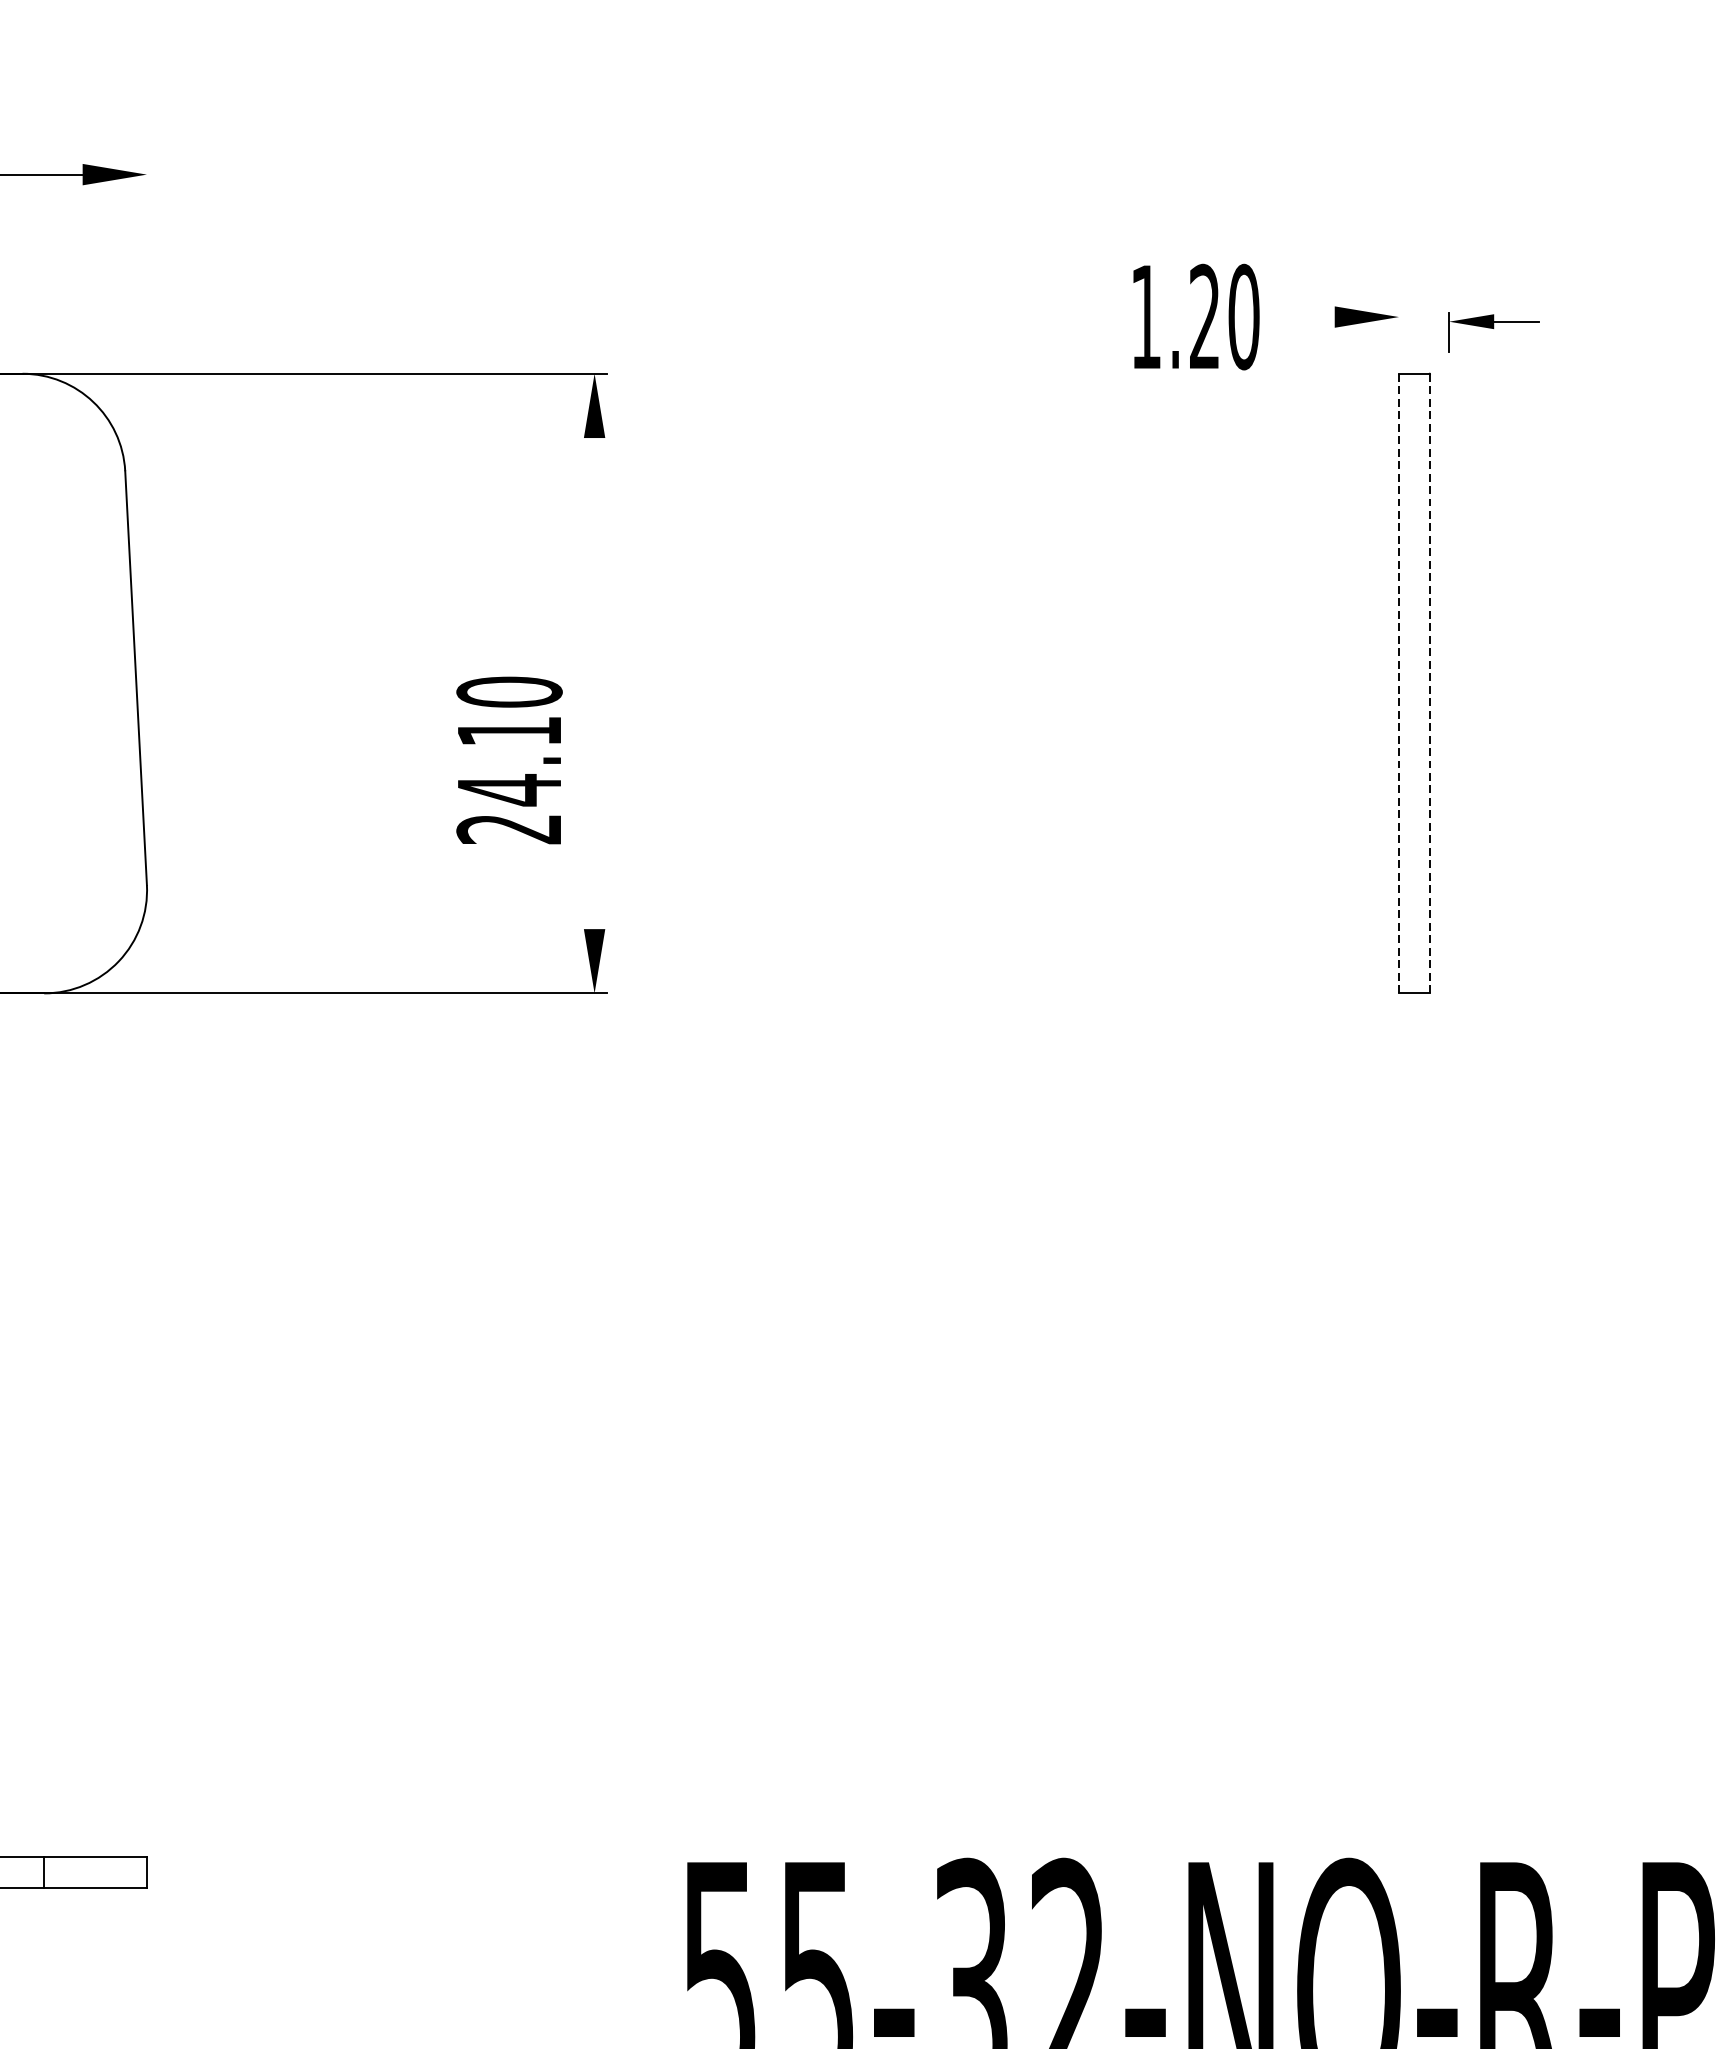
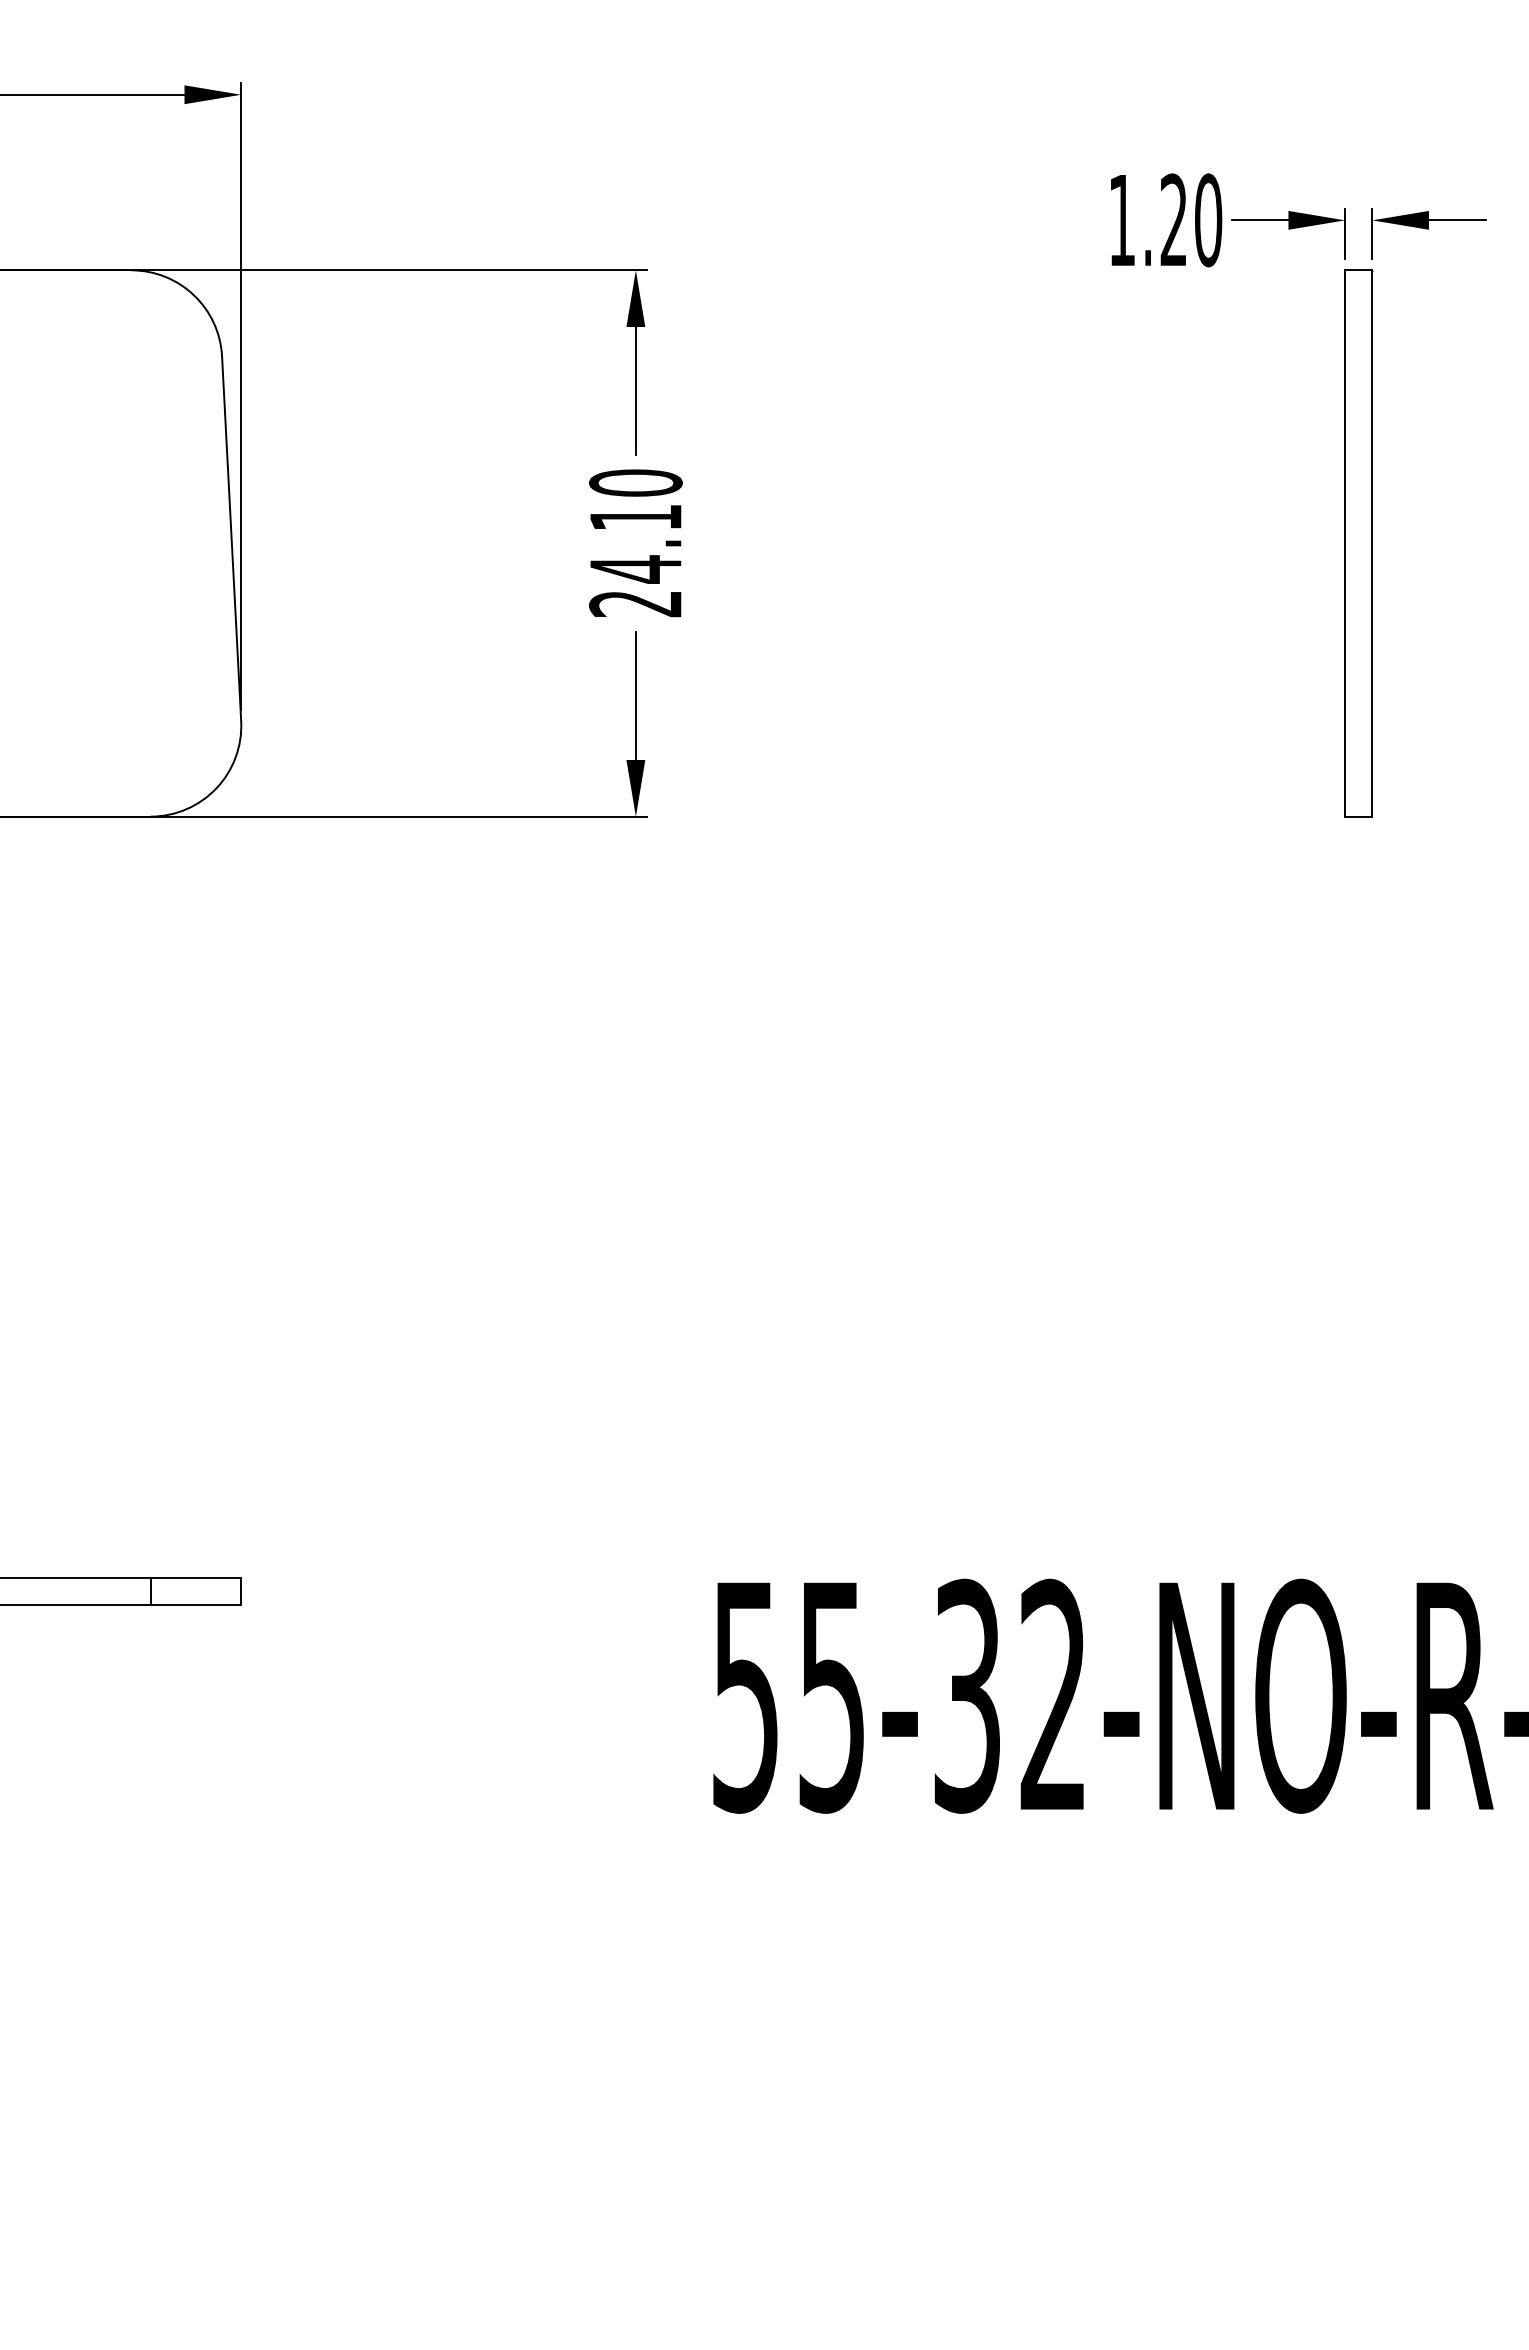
line: (1301, 317) -> (1259, 220), added
part: (1493, 331) -> (1428, 233), size x1.43
line: (1399, 333) -> (1345, 234), added
line: (594, 511) -> (635, 391), added
line: (147, 516) -> (241, 396), added
line: (1399, 684) -> (1345, 544), dashed -> solid
line: (1430, 684) -> (1372, 544), dashed -> solid
text: (509, 760) -> (635, 543), moved
line: (594, 855) -> (635, 695), added

